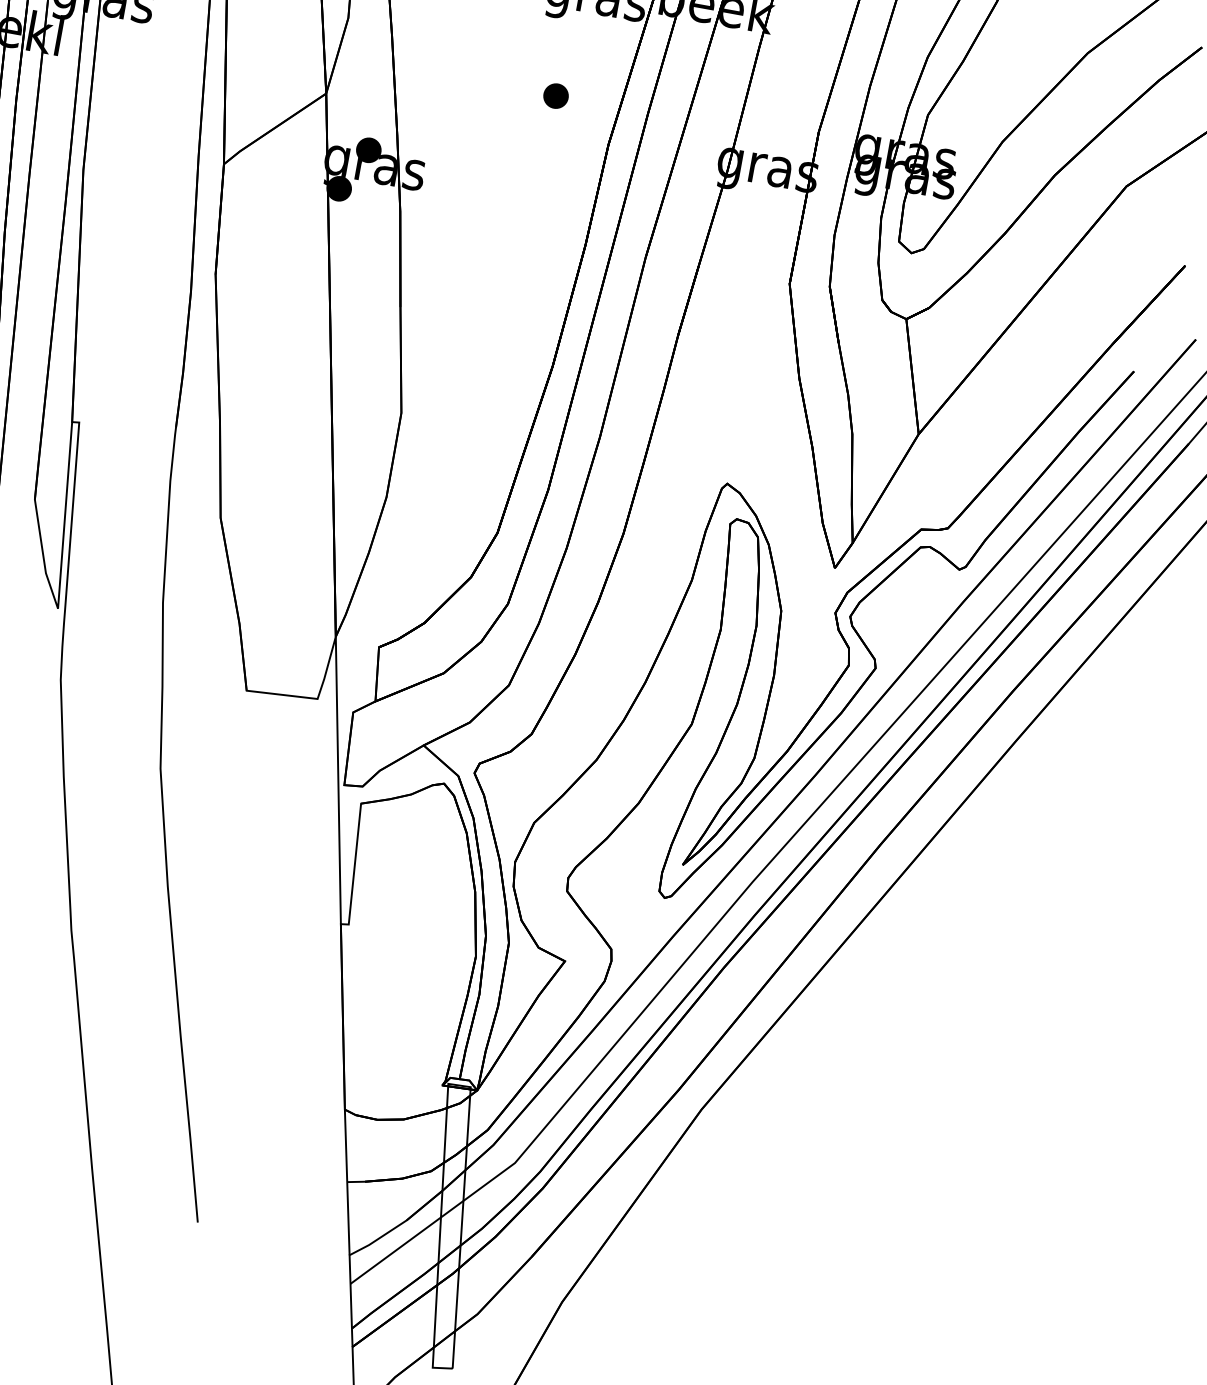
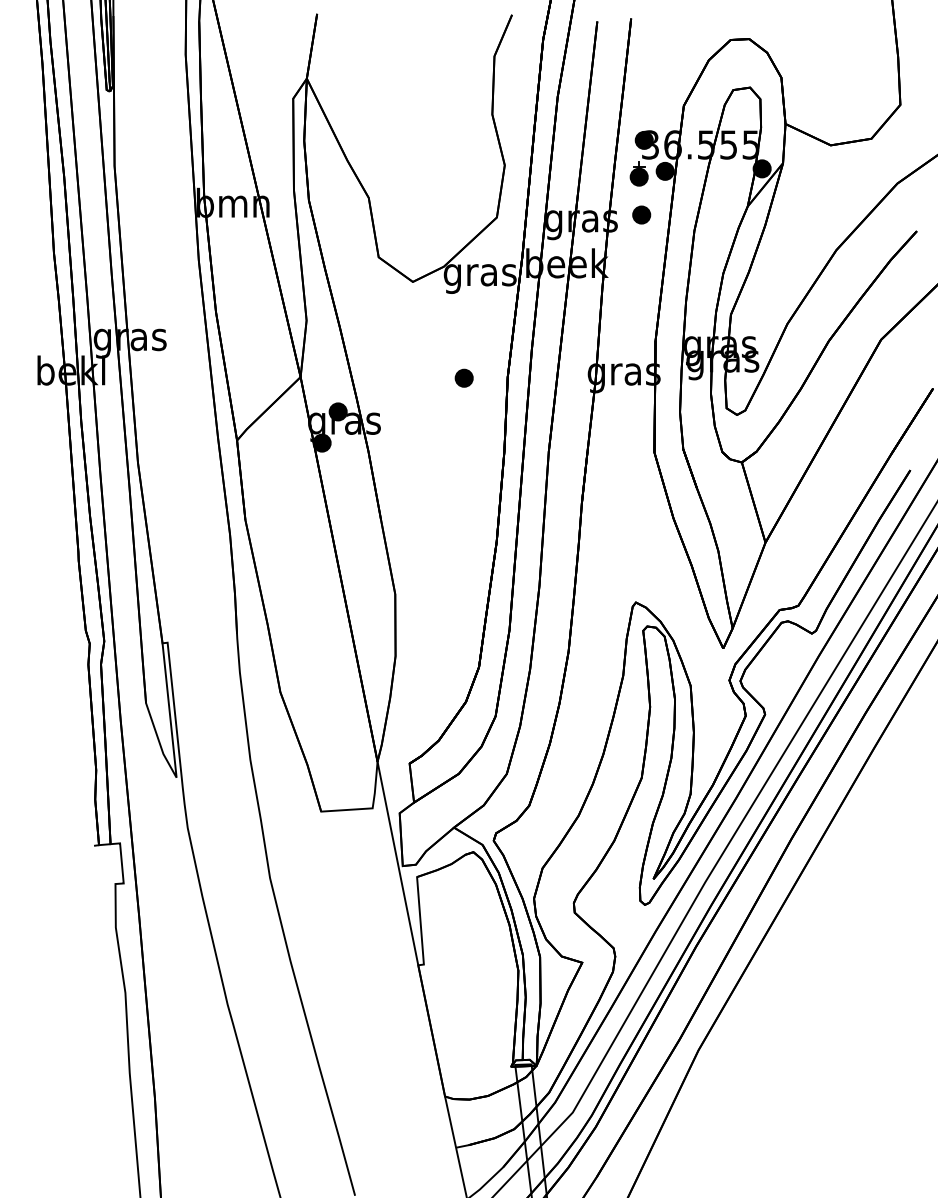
part: (555, 94) -> (463, 377), moved

